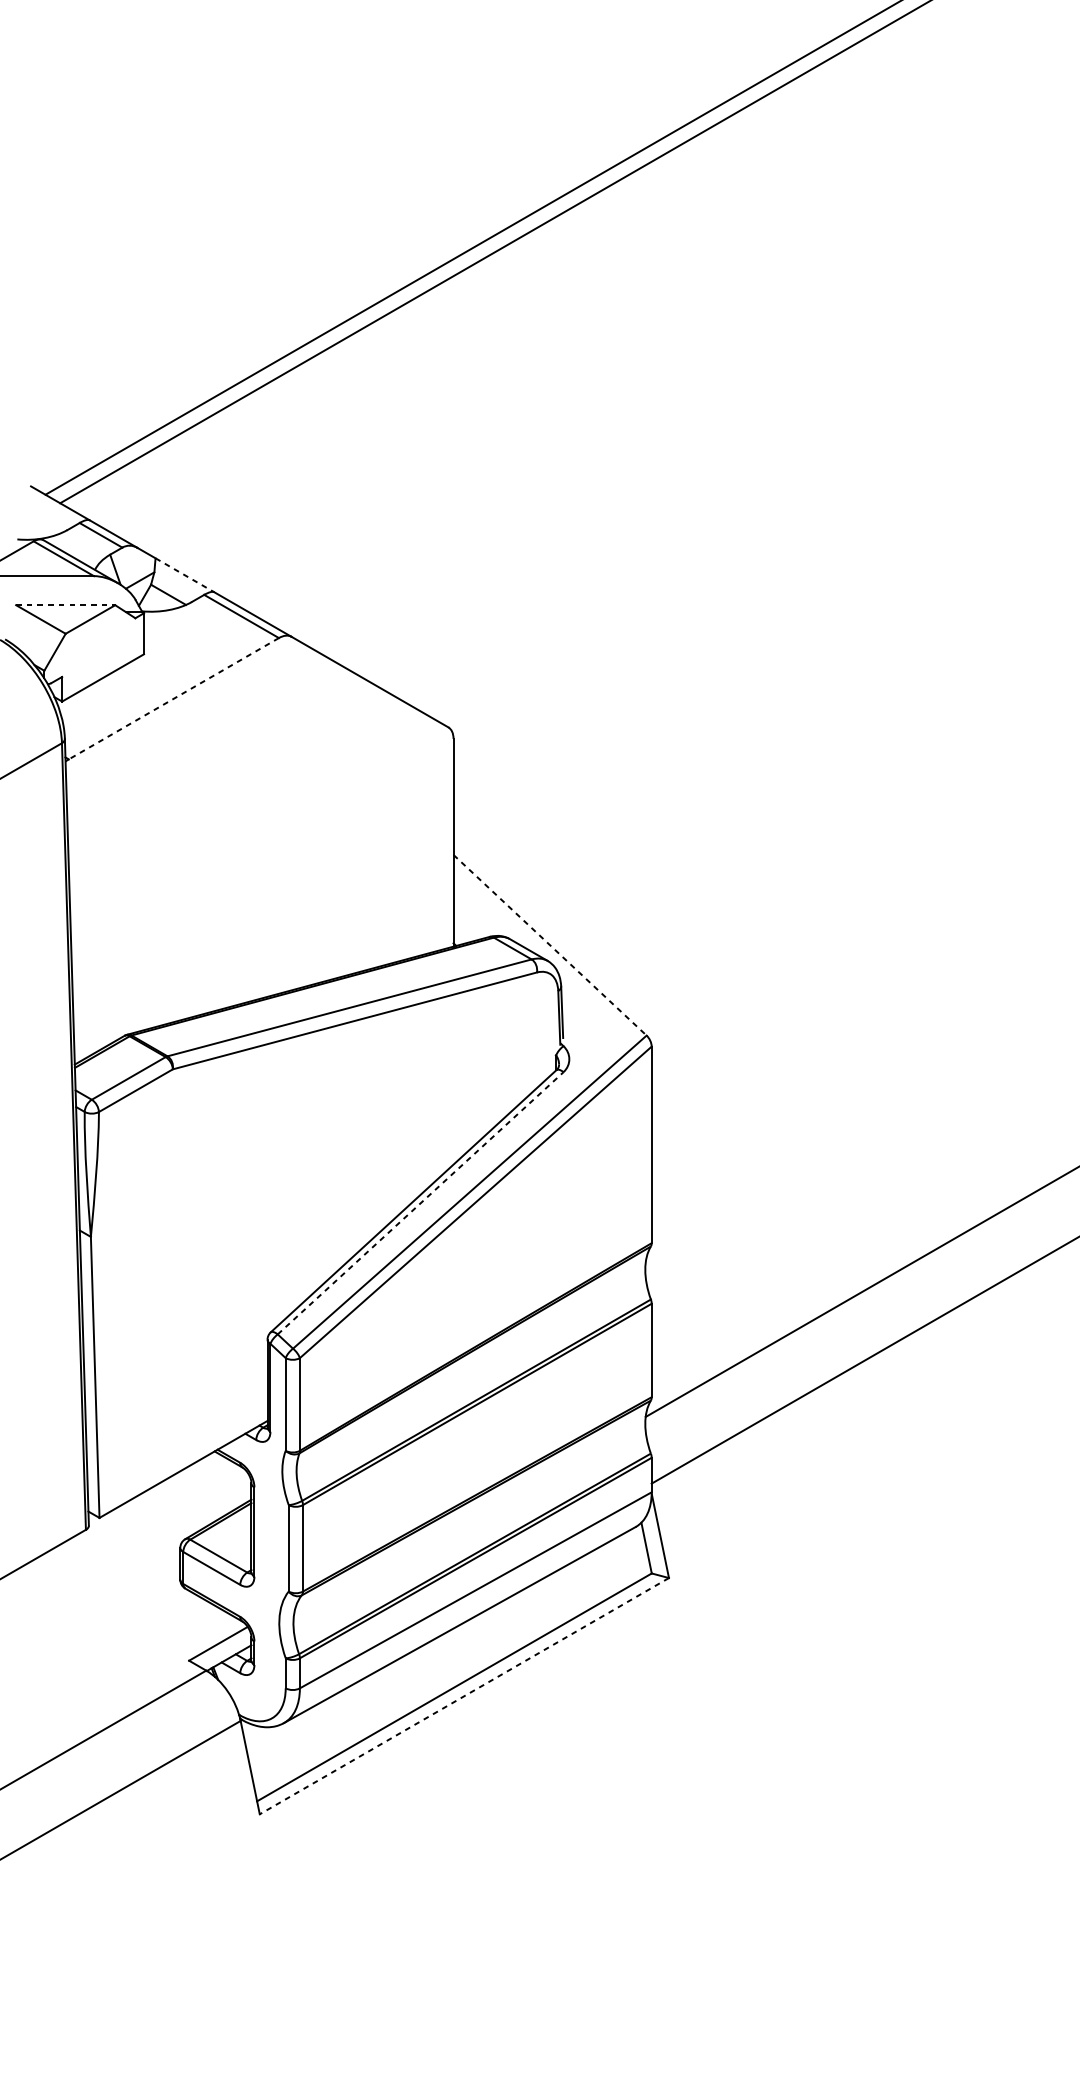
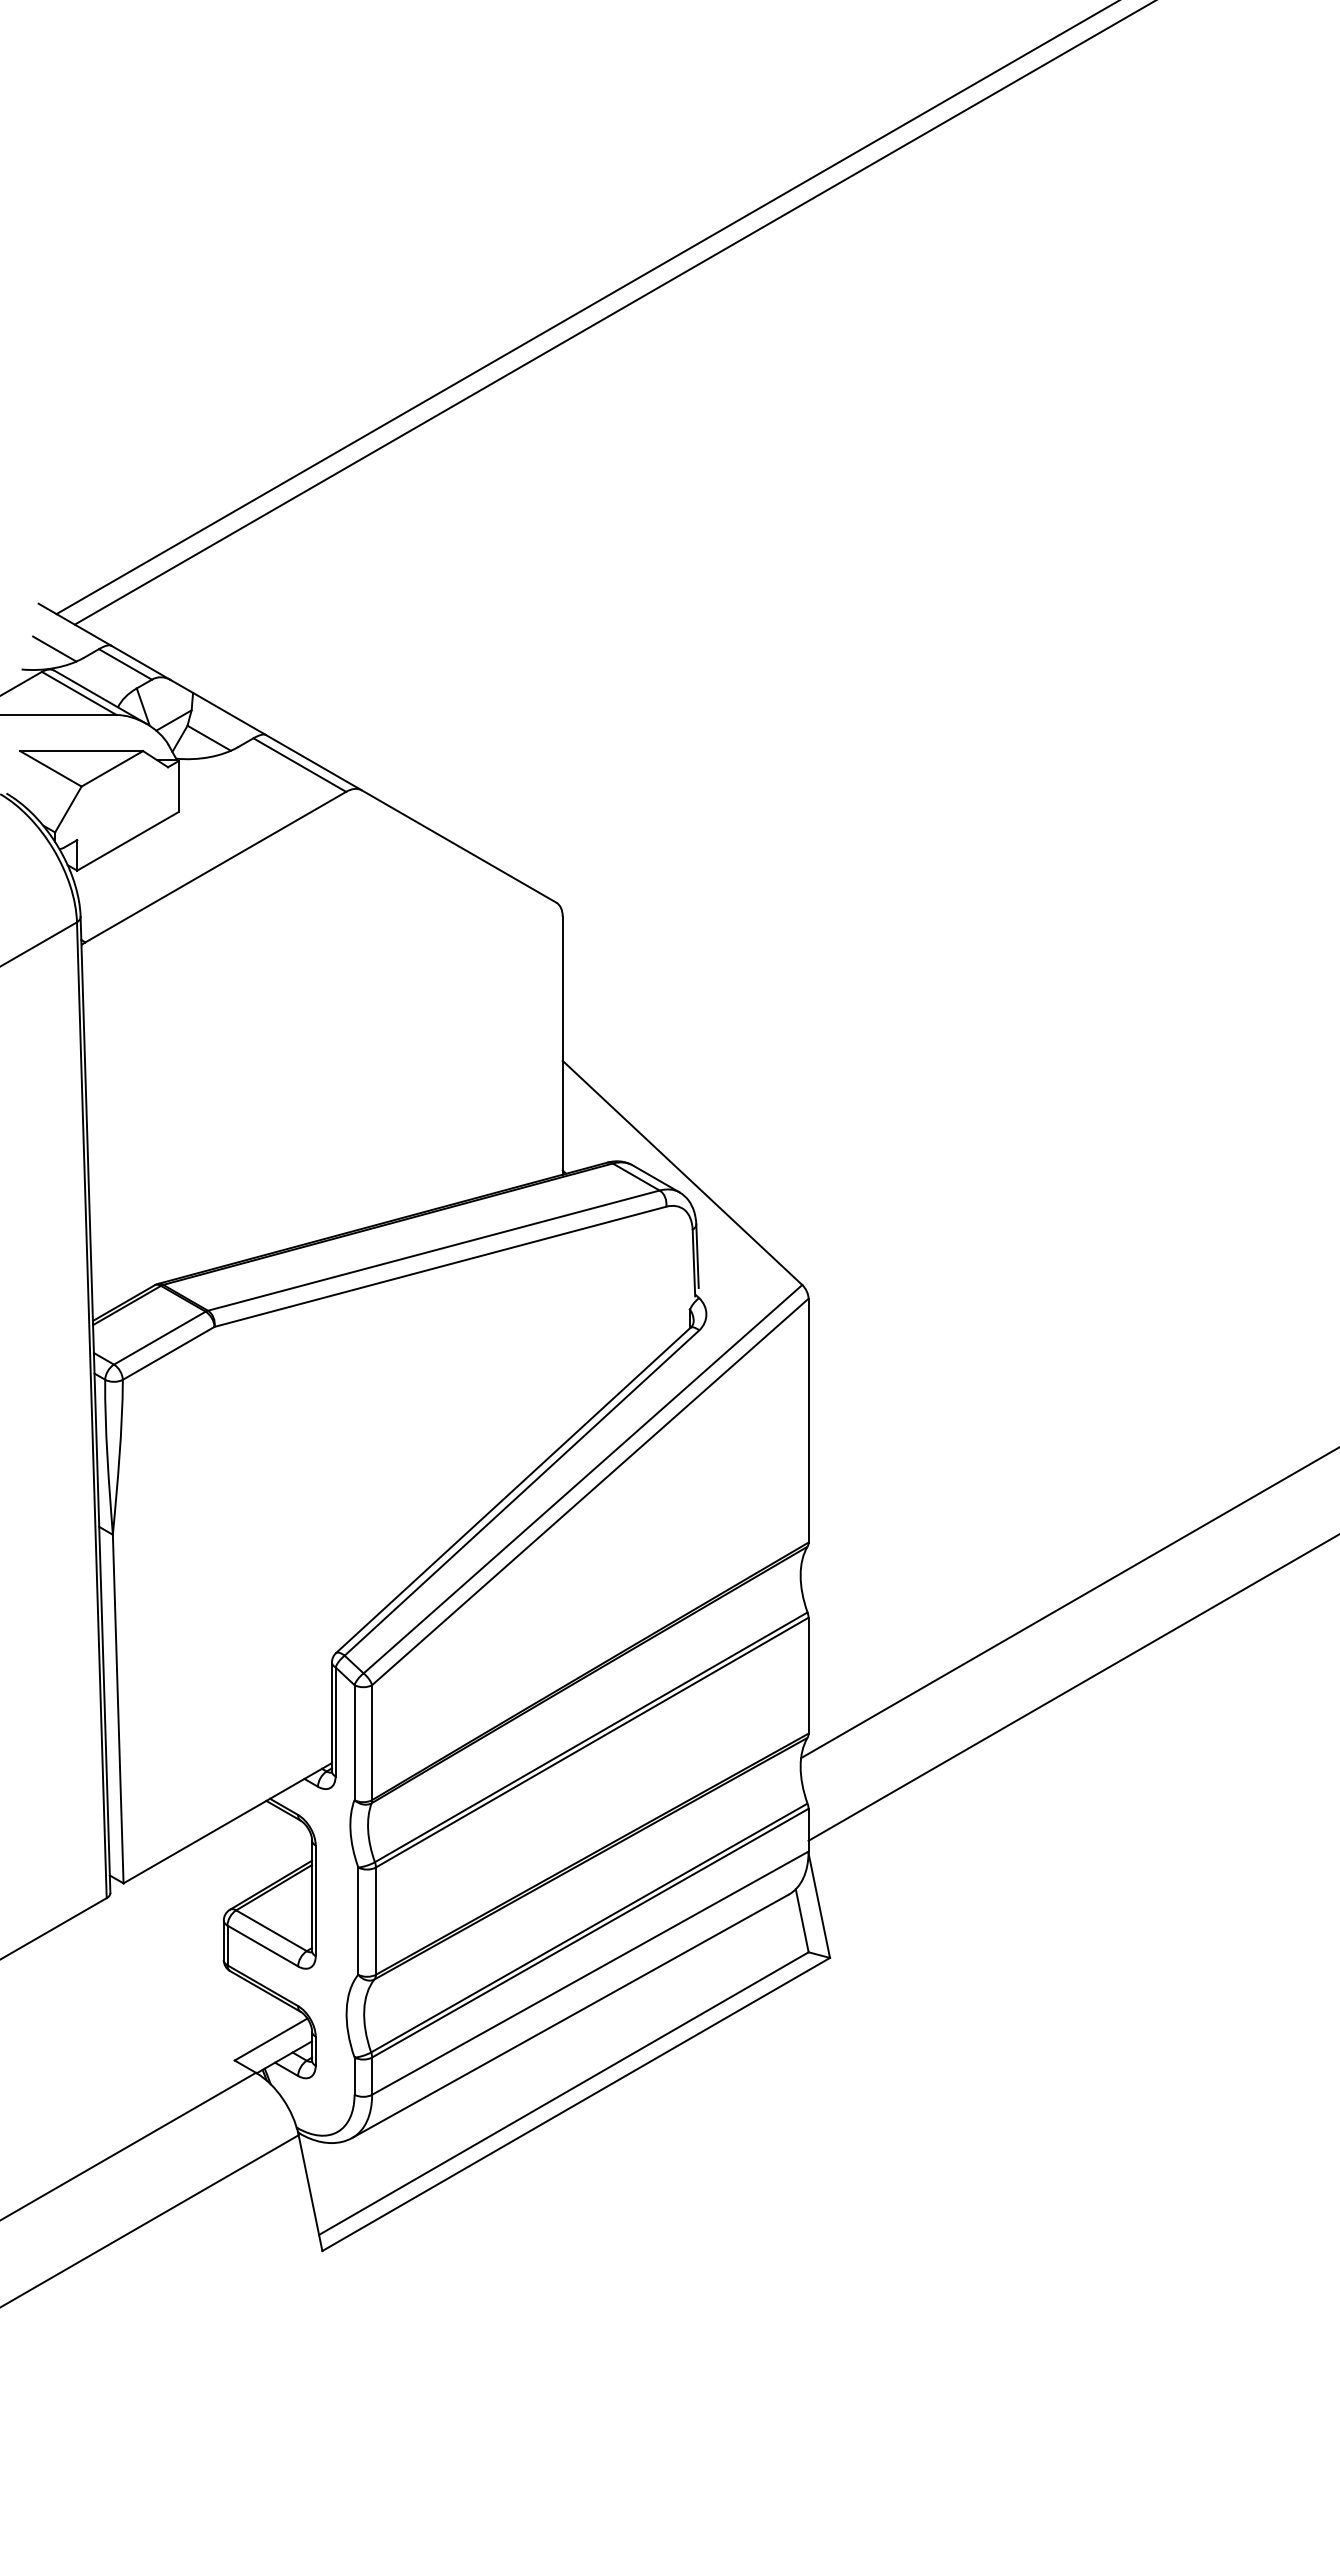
line: (43, 522) -> (54, 648), added
line: (184, 574) -> (229, 713), dashed -> solid
line: (66, 605) -> (82, 751), dashed -> solid
line: (173, 699) -> (215, 867), dashed -> solid
line: (550, 945) -> (682, 1173), dashed -> solid
line: (420, 1203) -> (521, 1493), dashed -> solid
line: (463, 1696) -> (575, 2104), dashed -> solid

